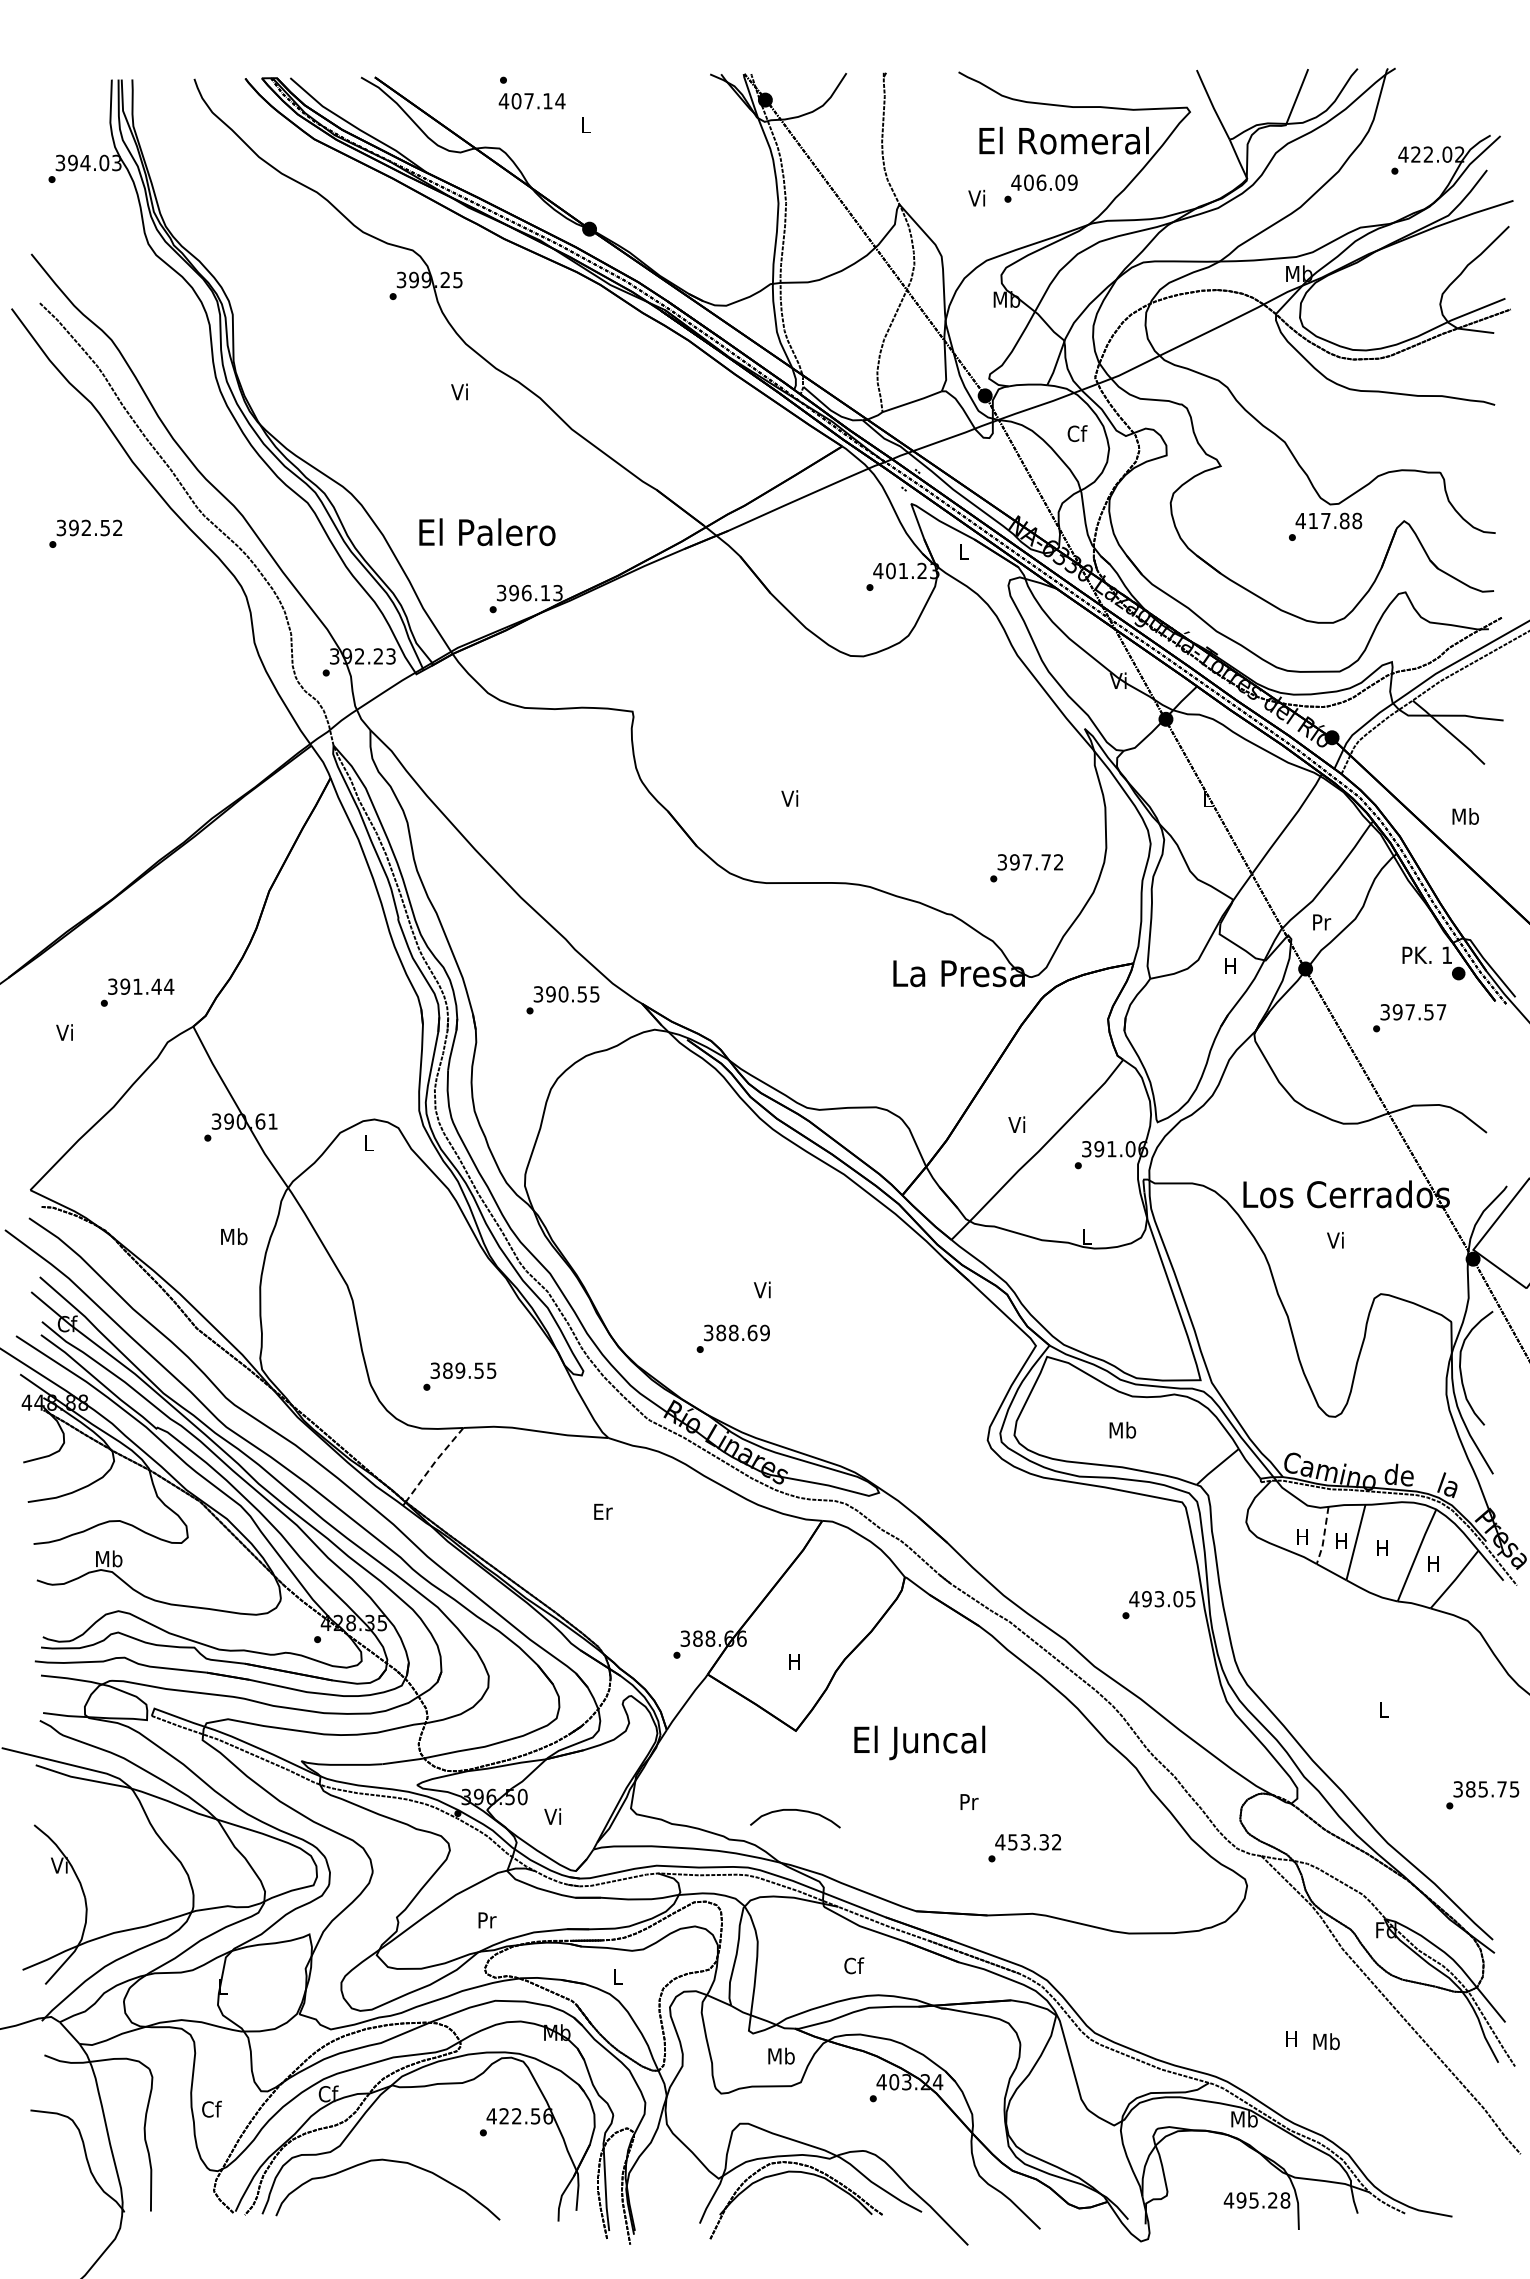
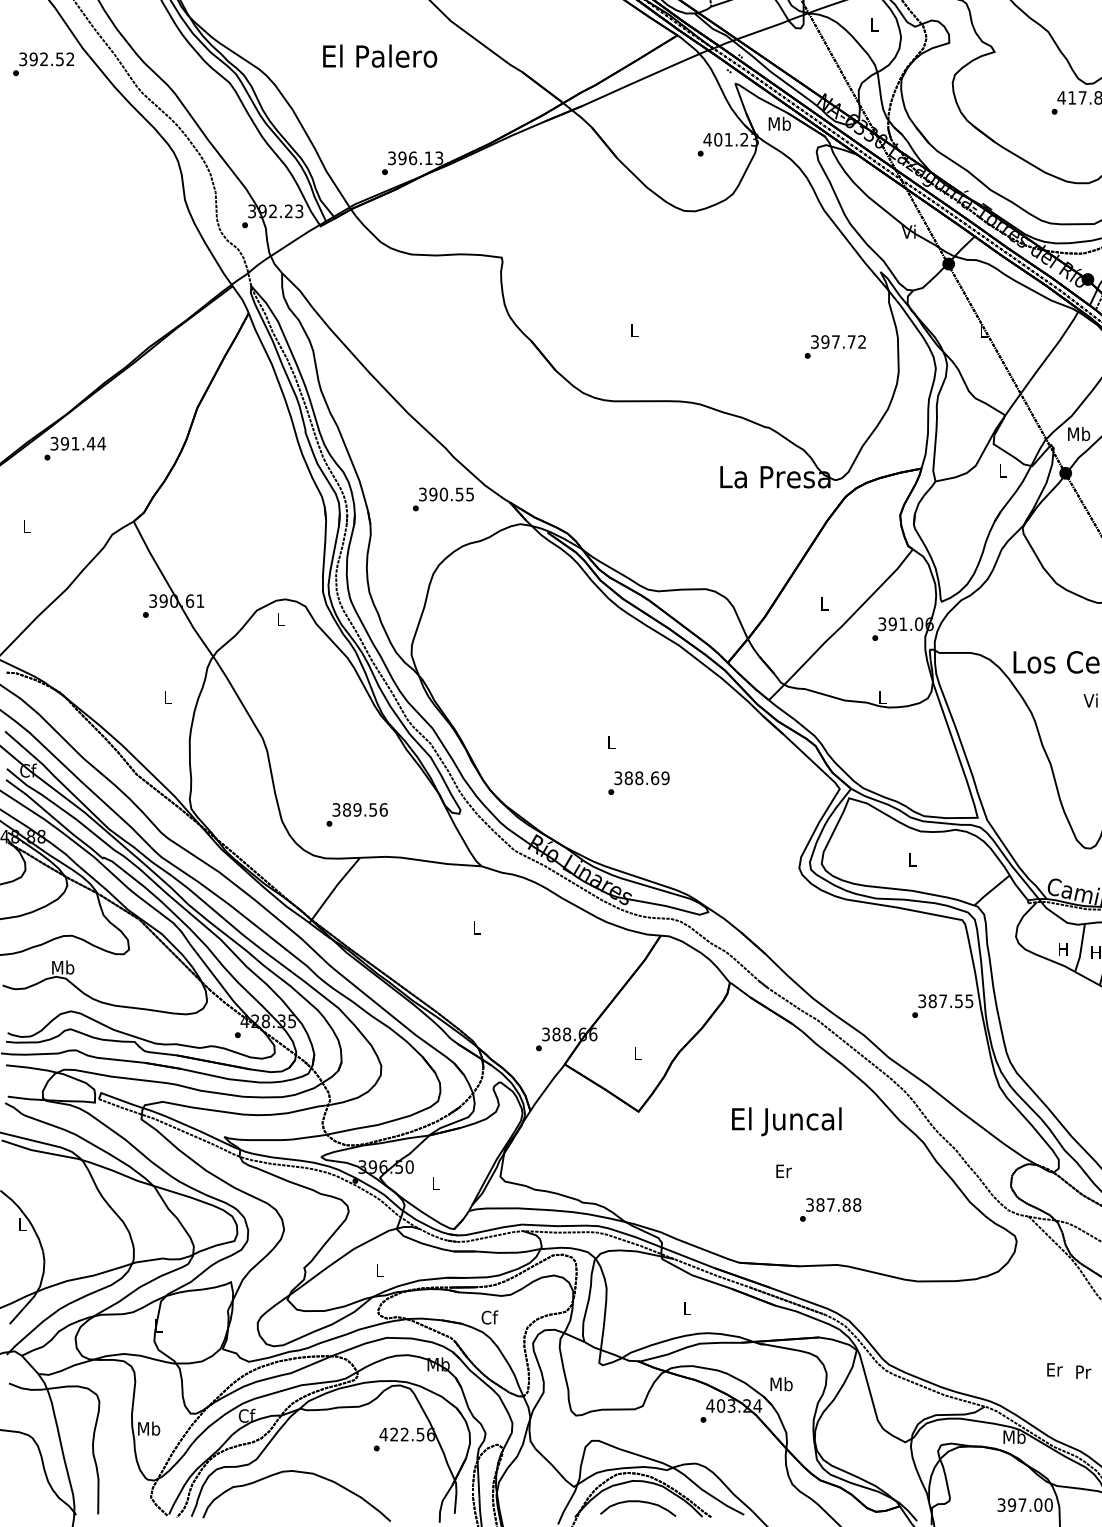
text: (1077, 433) -> (874, 24), Cf -> L
text: (487, 532) -> (380, 56), moved
text: (85, 533) -> (43, 63), moved
text: (964, 551) -> (779, 123), L -> Mb
text: (789, 798) -> (633, 330), Vi -> L
text: (1026, 868) -> (835, 347), moved
text: (1321, 921) -> (1079, 433), Pr -> Mb
text: (1230, 965) -> (1002, 470), H -> L
text: (137, 992) -> (75, 448), moved
text: (64, 1032) -> (25, 526), Vi -> L
text: (1016, 1124) -> (823, 603), Vi -> L
text: (234, 1236) -> (168, 697), Mb -> L
text: (761, 1289) -> (609, 741), Vi -> L
text: (732, 1338) -> (638, 782), moved
text: (491, 1370) -> (383, 809), 389.55 -> 389.56
text: (1122, 1429) -> (912, 859), Mb -> L
line: (434, 1463) -> (335, 887), dashed -> solid
text: (603, 1511) -> (477, 927), Er -> L
line: (1323, 1536) -> (1080, 948), dashed -> solid
text: (1156, 1599) -> (940, 1001), 493.05 -> 387.55
text: (794, 1661) -> (637, 1053), H -> L
text: (919, 1742) -> (786, 1121), moved
text: (969, 1801) -> (784, 1170), Pr -> Er
curve: (798, 1811) -> (640, 1502), moved
text: (552, 1816) -> (434, 1183), Vi -> L
text: (1028, 1842) -> (833, 1205), 453.32 -> 387.88
text: (59, 1865) -> (21, 1224), Vi -> L
text: (487, 1920) -> (380, 1270), Pr -> L
text: (854, 1965) -> (687, 1308), Cf -> L
text: (618, 1976) -> (489, 1317), L -> Cf
text: (1292, 2038) -> (1054, 1369), H -> Er
text: (1326, 2041) -> (1083, 1371), Mb -> Pr
text: (781, 2055) -> (781, 1383), moved
text: (211, 2108) -> (148, 1428), Cf -> Mb
text: (1256, 2200) -> (1024, 1505), 495.28 -> 397.00

